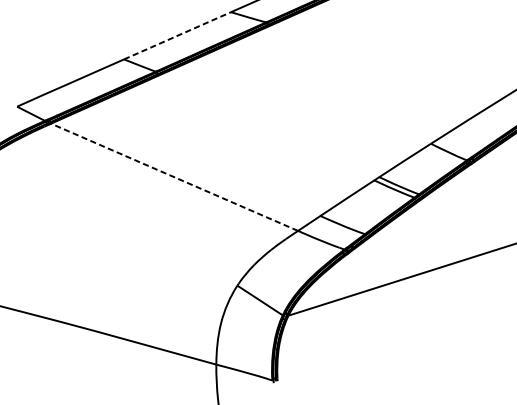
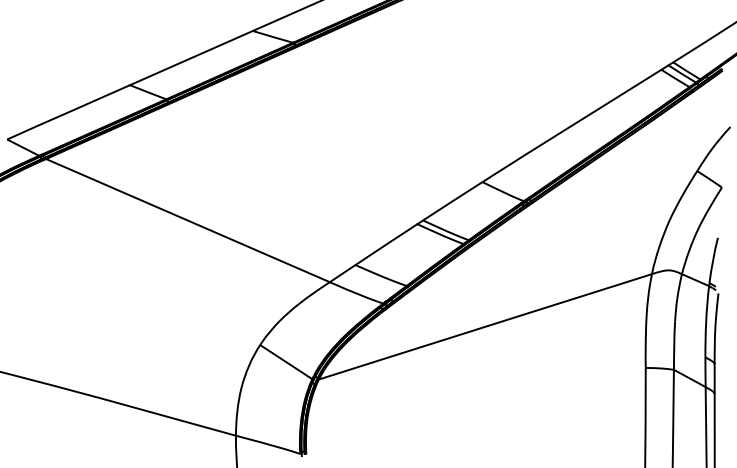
line: (177, 35) -> (191, 57), dashed -> solid
line: (174, 177) -> (187, 220), dashed -> solid

